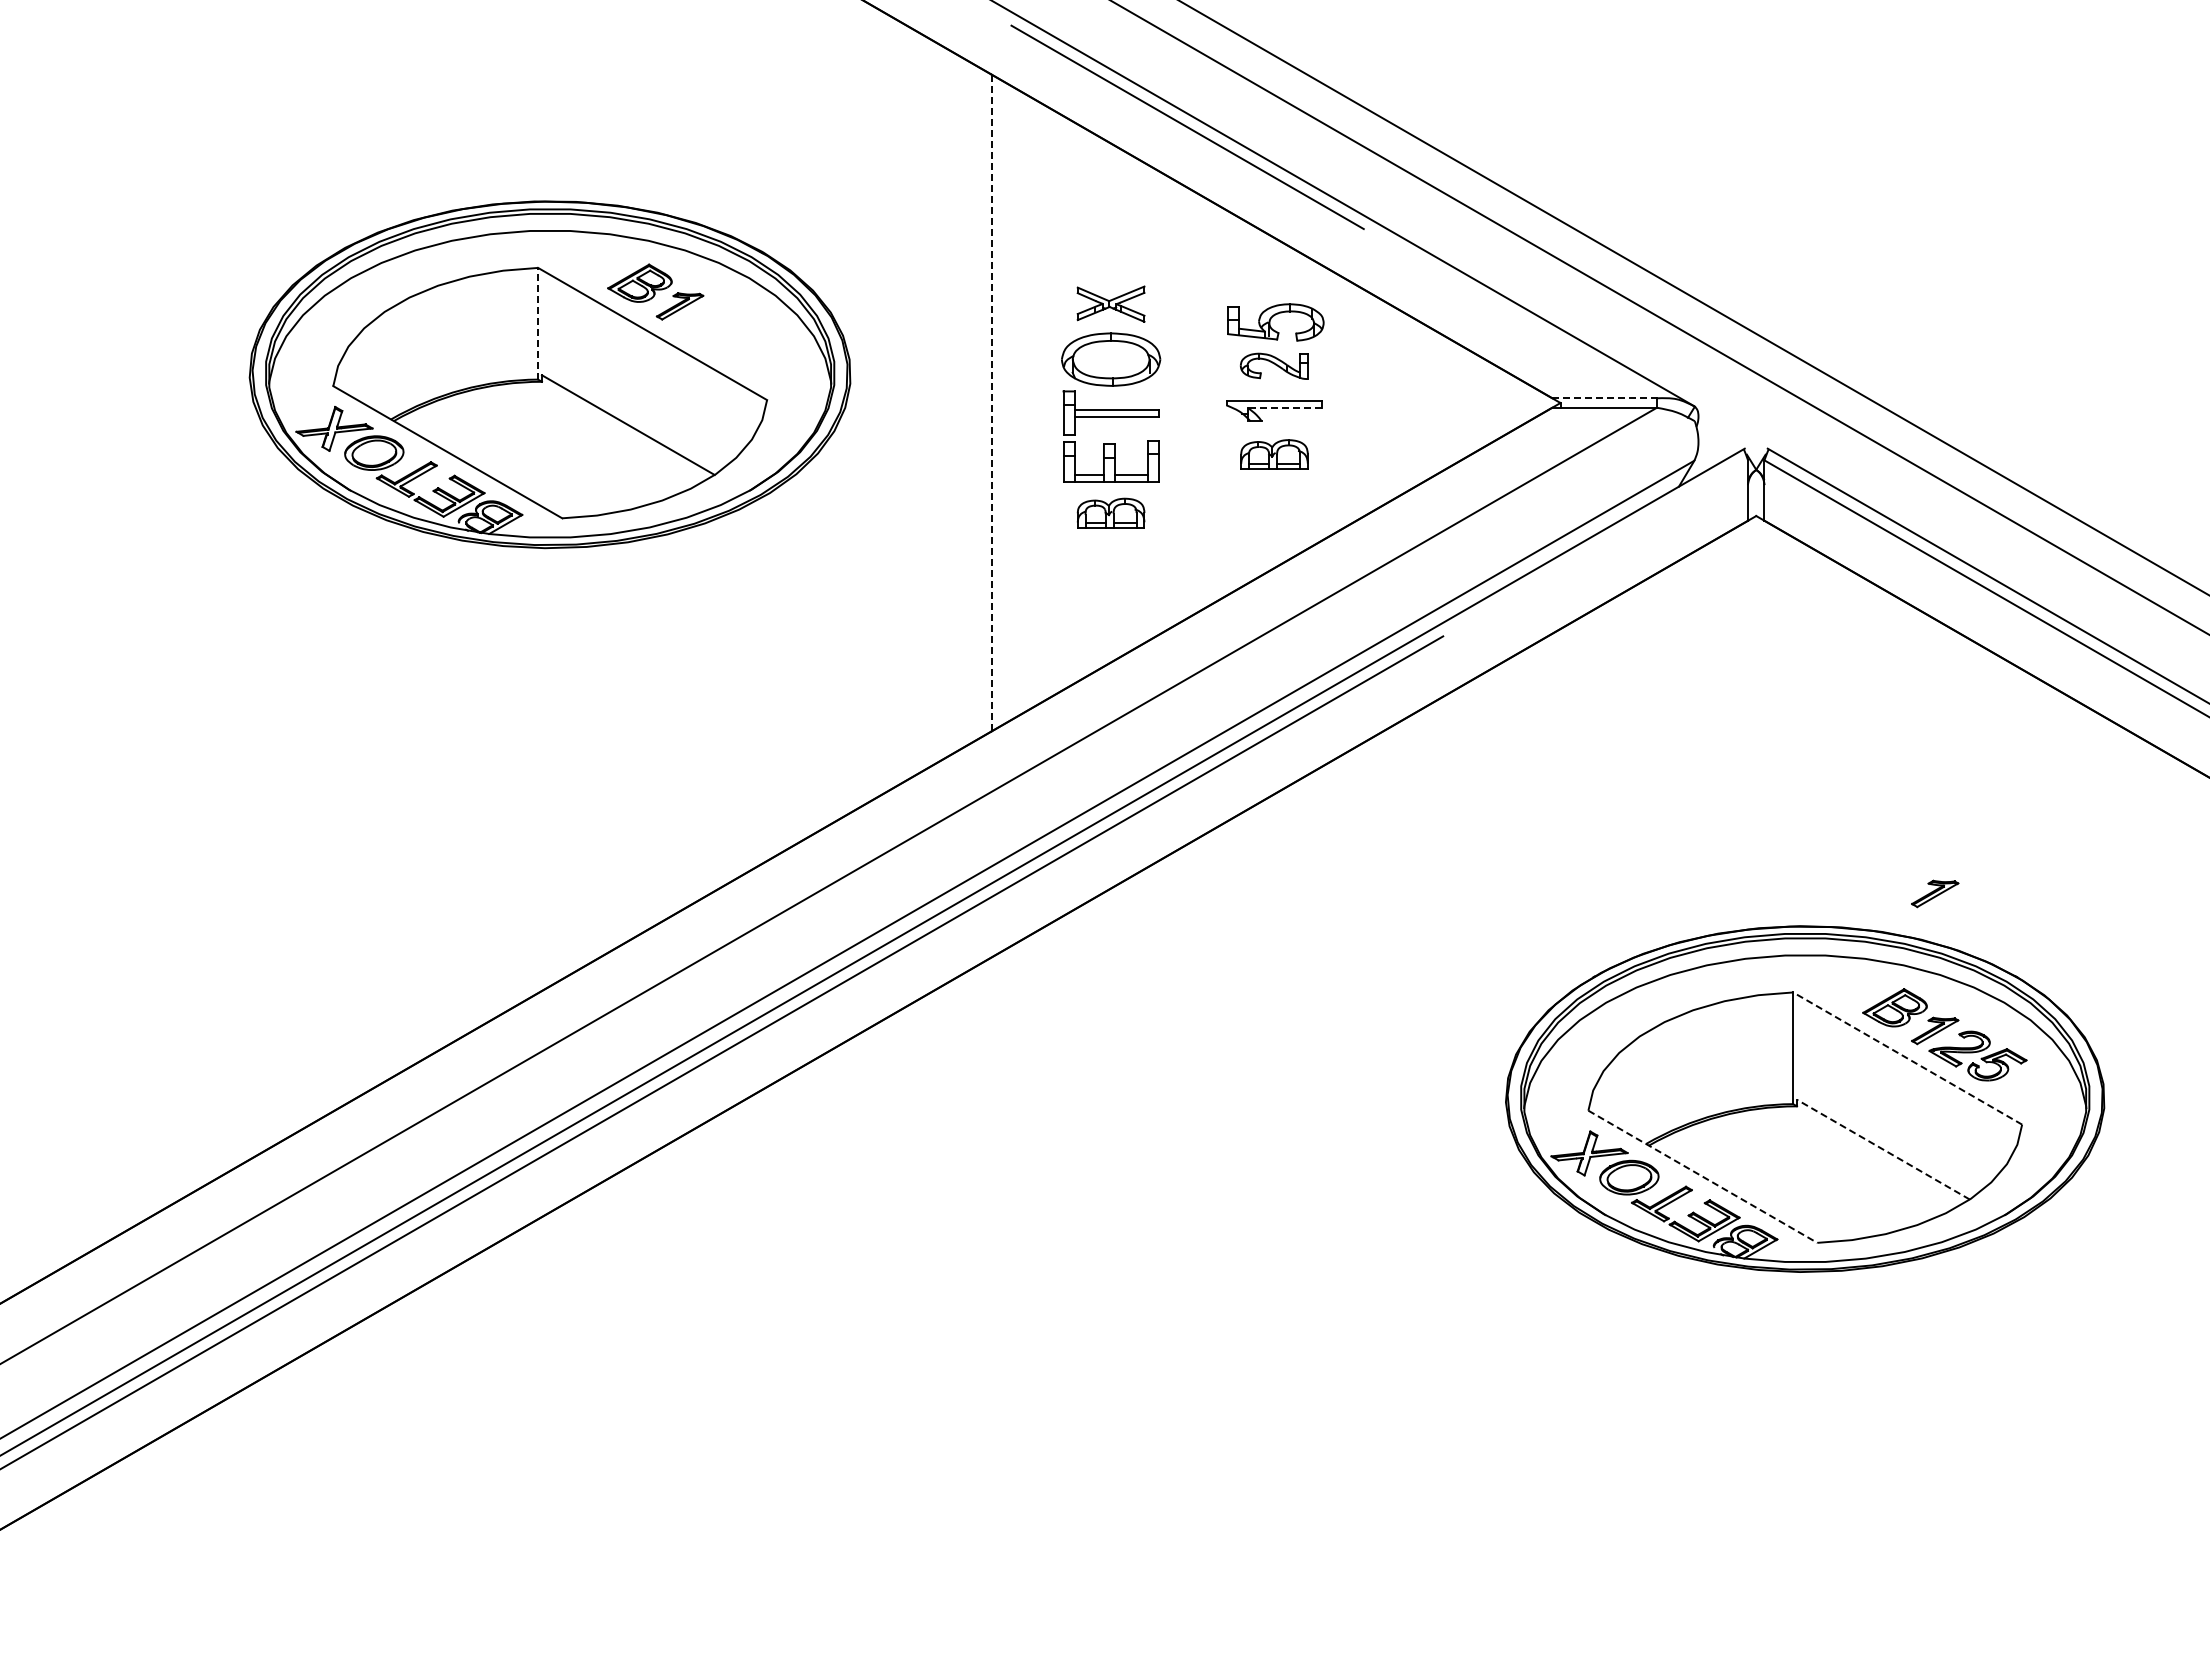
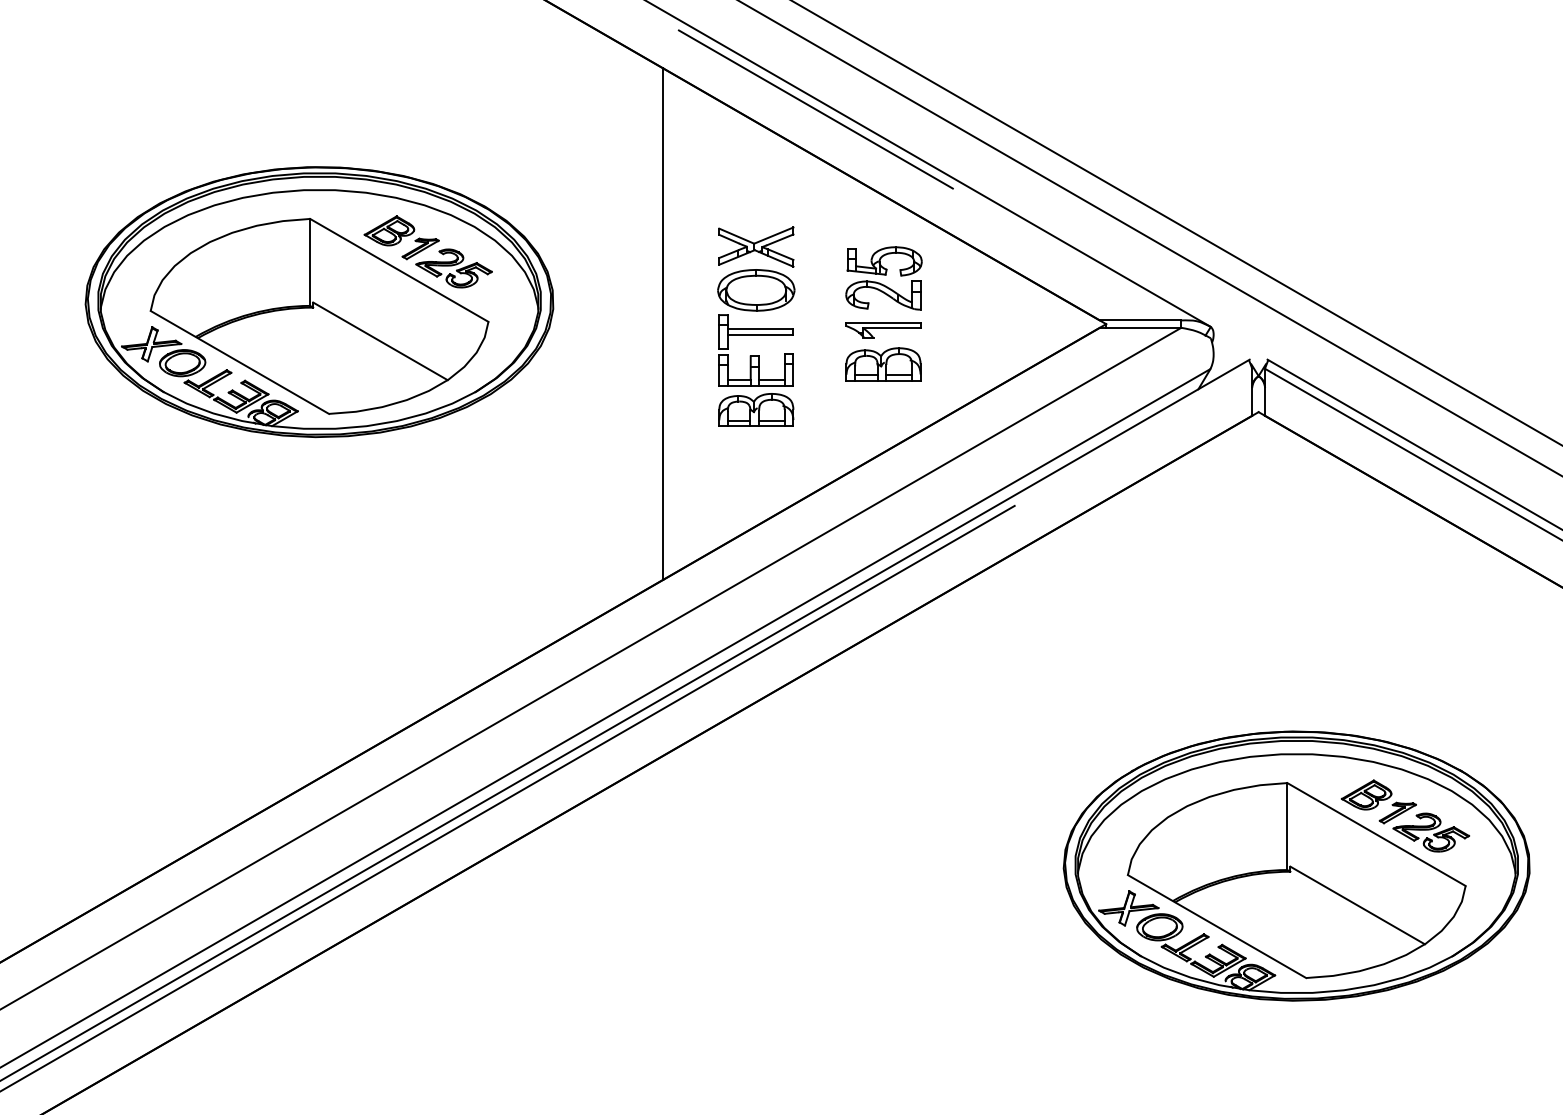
part: (1110, 304) -> (755, 247), size x1.43
line: (538, 323) -> (310, 262), dashed -> solid
part: (722, 331) -> (453, 268), added
part: (1273, 366) -> (882, 295), size x1.43
line: (1605, 398) -> (1141, 320), dashed -> solid
line: (991, 402) -> (663, 323), dashed -> solid
line: (1284, 407) -> (891, 327), dashed -> solid
part: (1274, 454) -> (883, 364), size x1.43
part: (1110, 512) -> (755, 409), size x1.43
part: (1935, 893) -> (1398, 706), removed
line: (1907, 1058) -> (1376, 834), dashed -> solid
line: (1883, 1149) -> (1357, 905), dashed -> solid
line: (1703, 1177) -> (1217, 927), dashed -> solid

